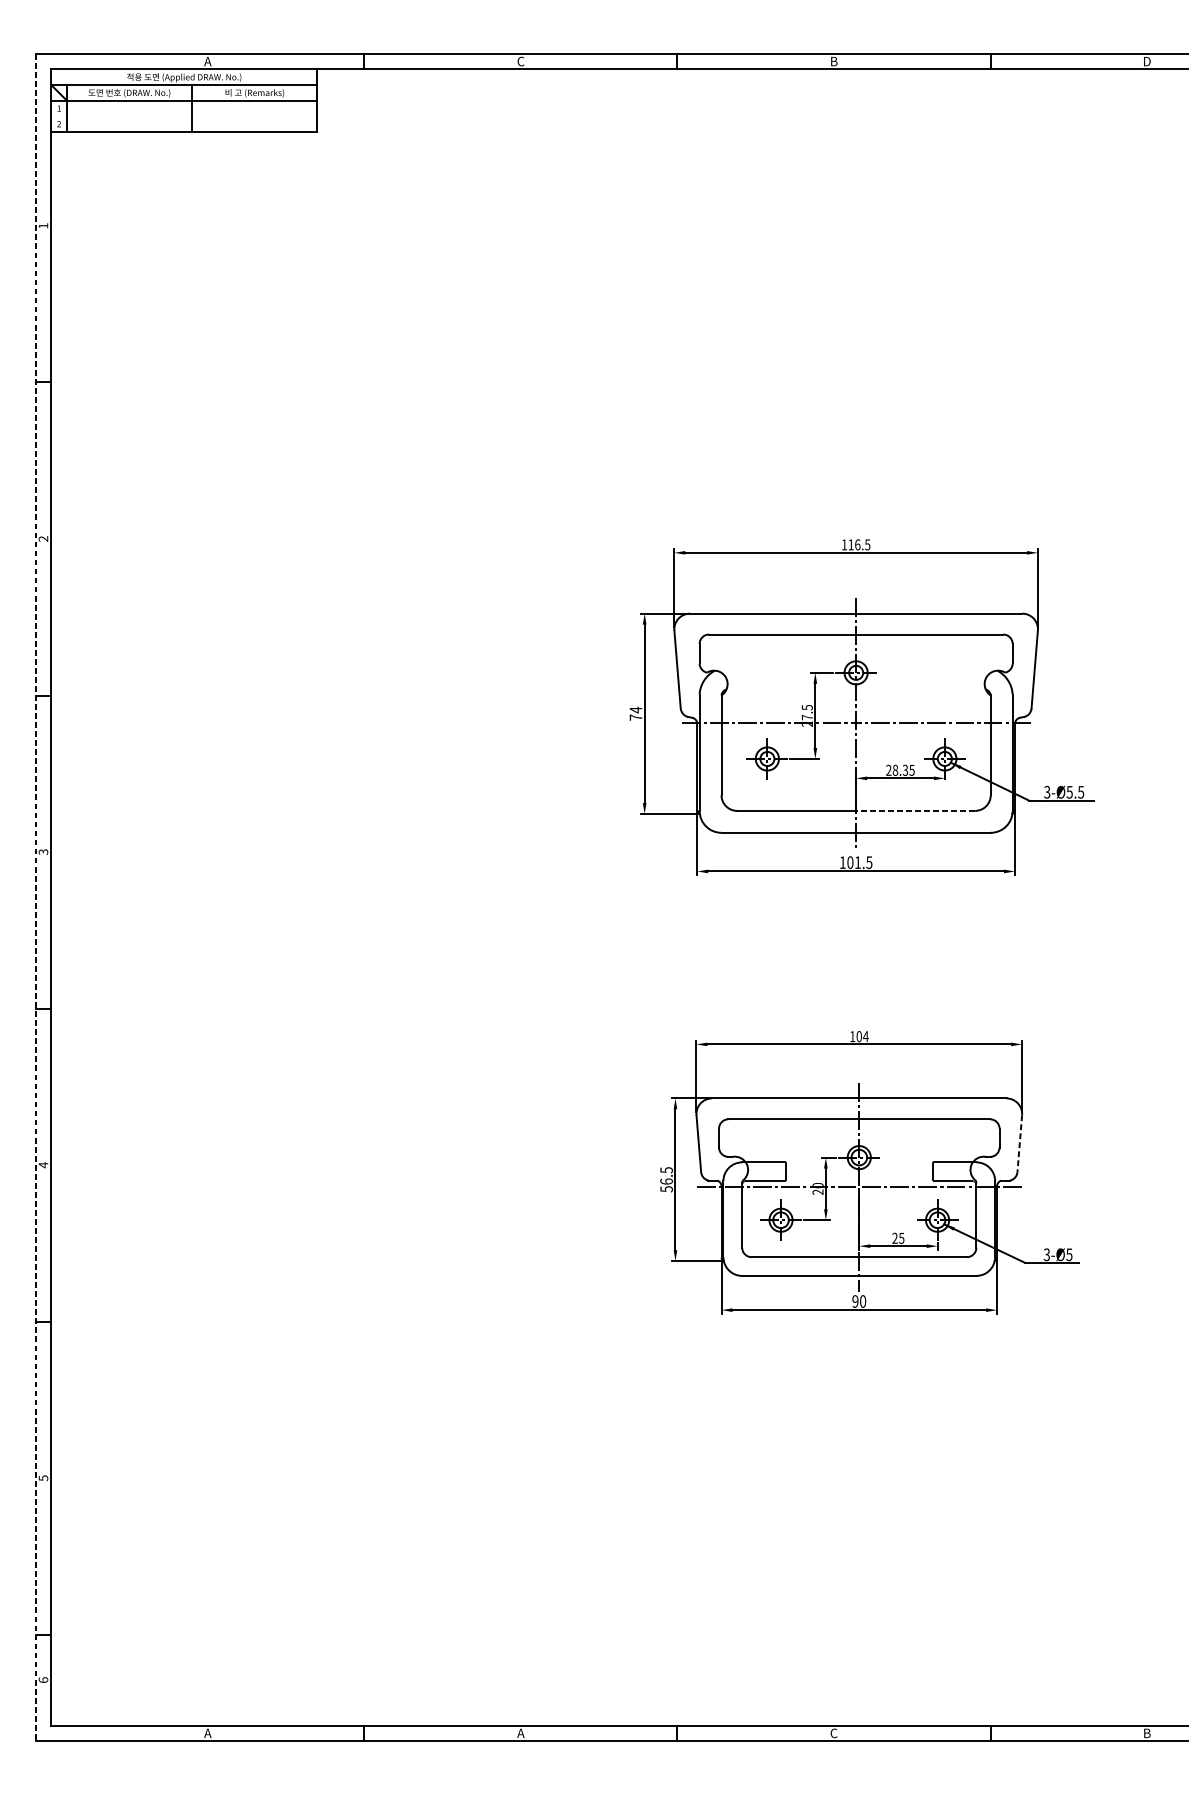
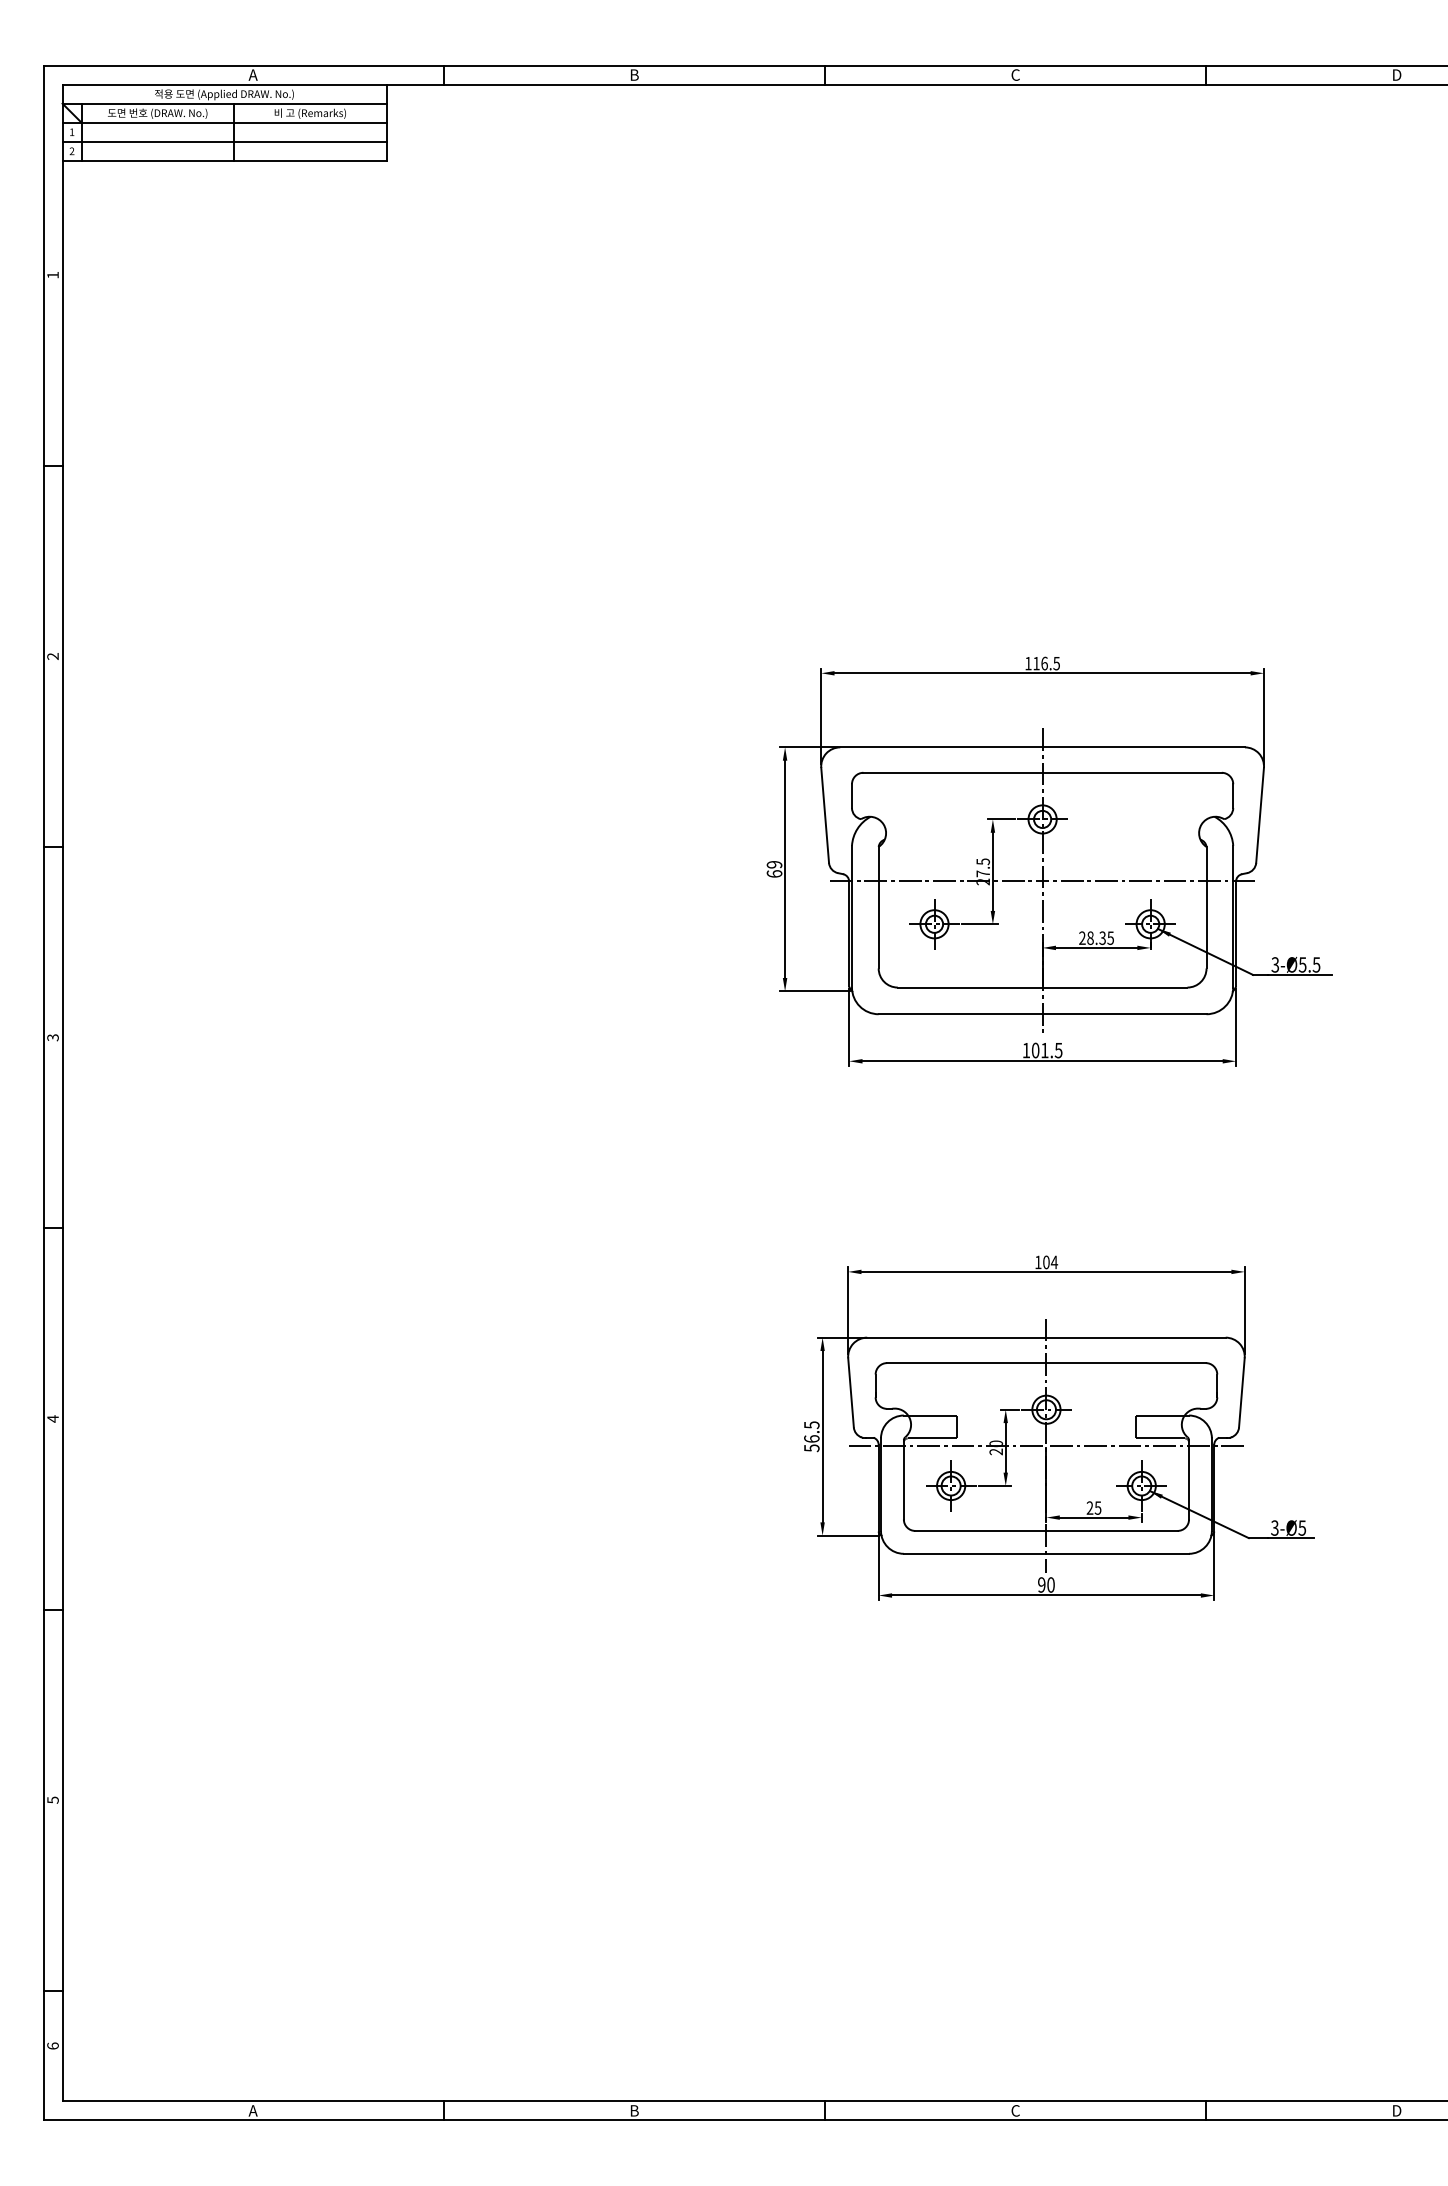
text: (521, 61) -> (634, 74), C -> B
text: (833, 61) -> (1015, 74), B -> C
line: (184, 116) -> (224, 141), added
text: (635, 713) -> (774, 868), 74 -> 69
line: (915, 810) -> (1114, 987), dashed -> solid
line: (35, 897) -> (43, 1093), dashed -> solid
line: (1019, 1143) -> (1241, 1392), dashed -> solid
text: (521, 1733) -> (634, 2110), A -> B
text: (1147, 1733) -> (1397, 2110), B -> D

